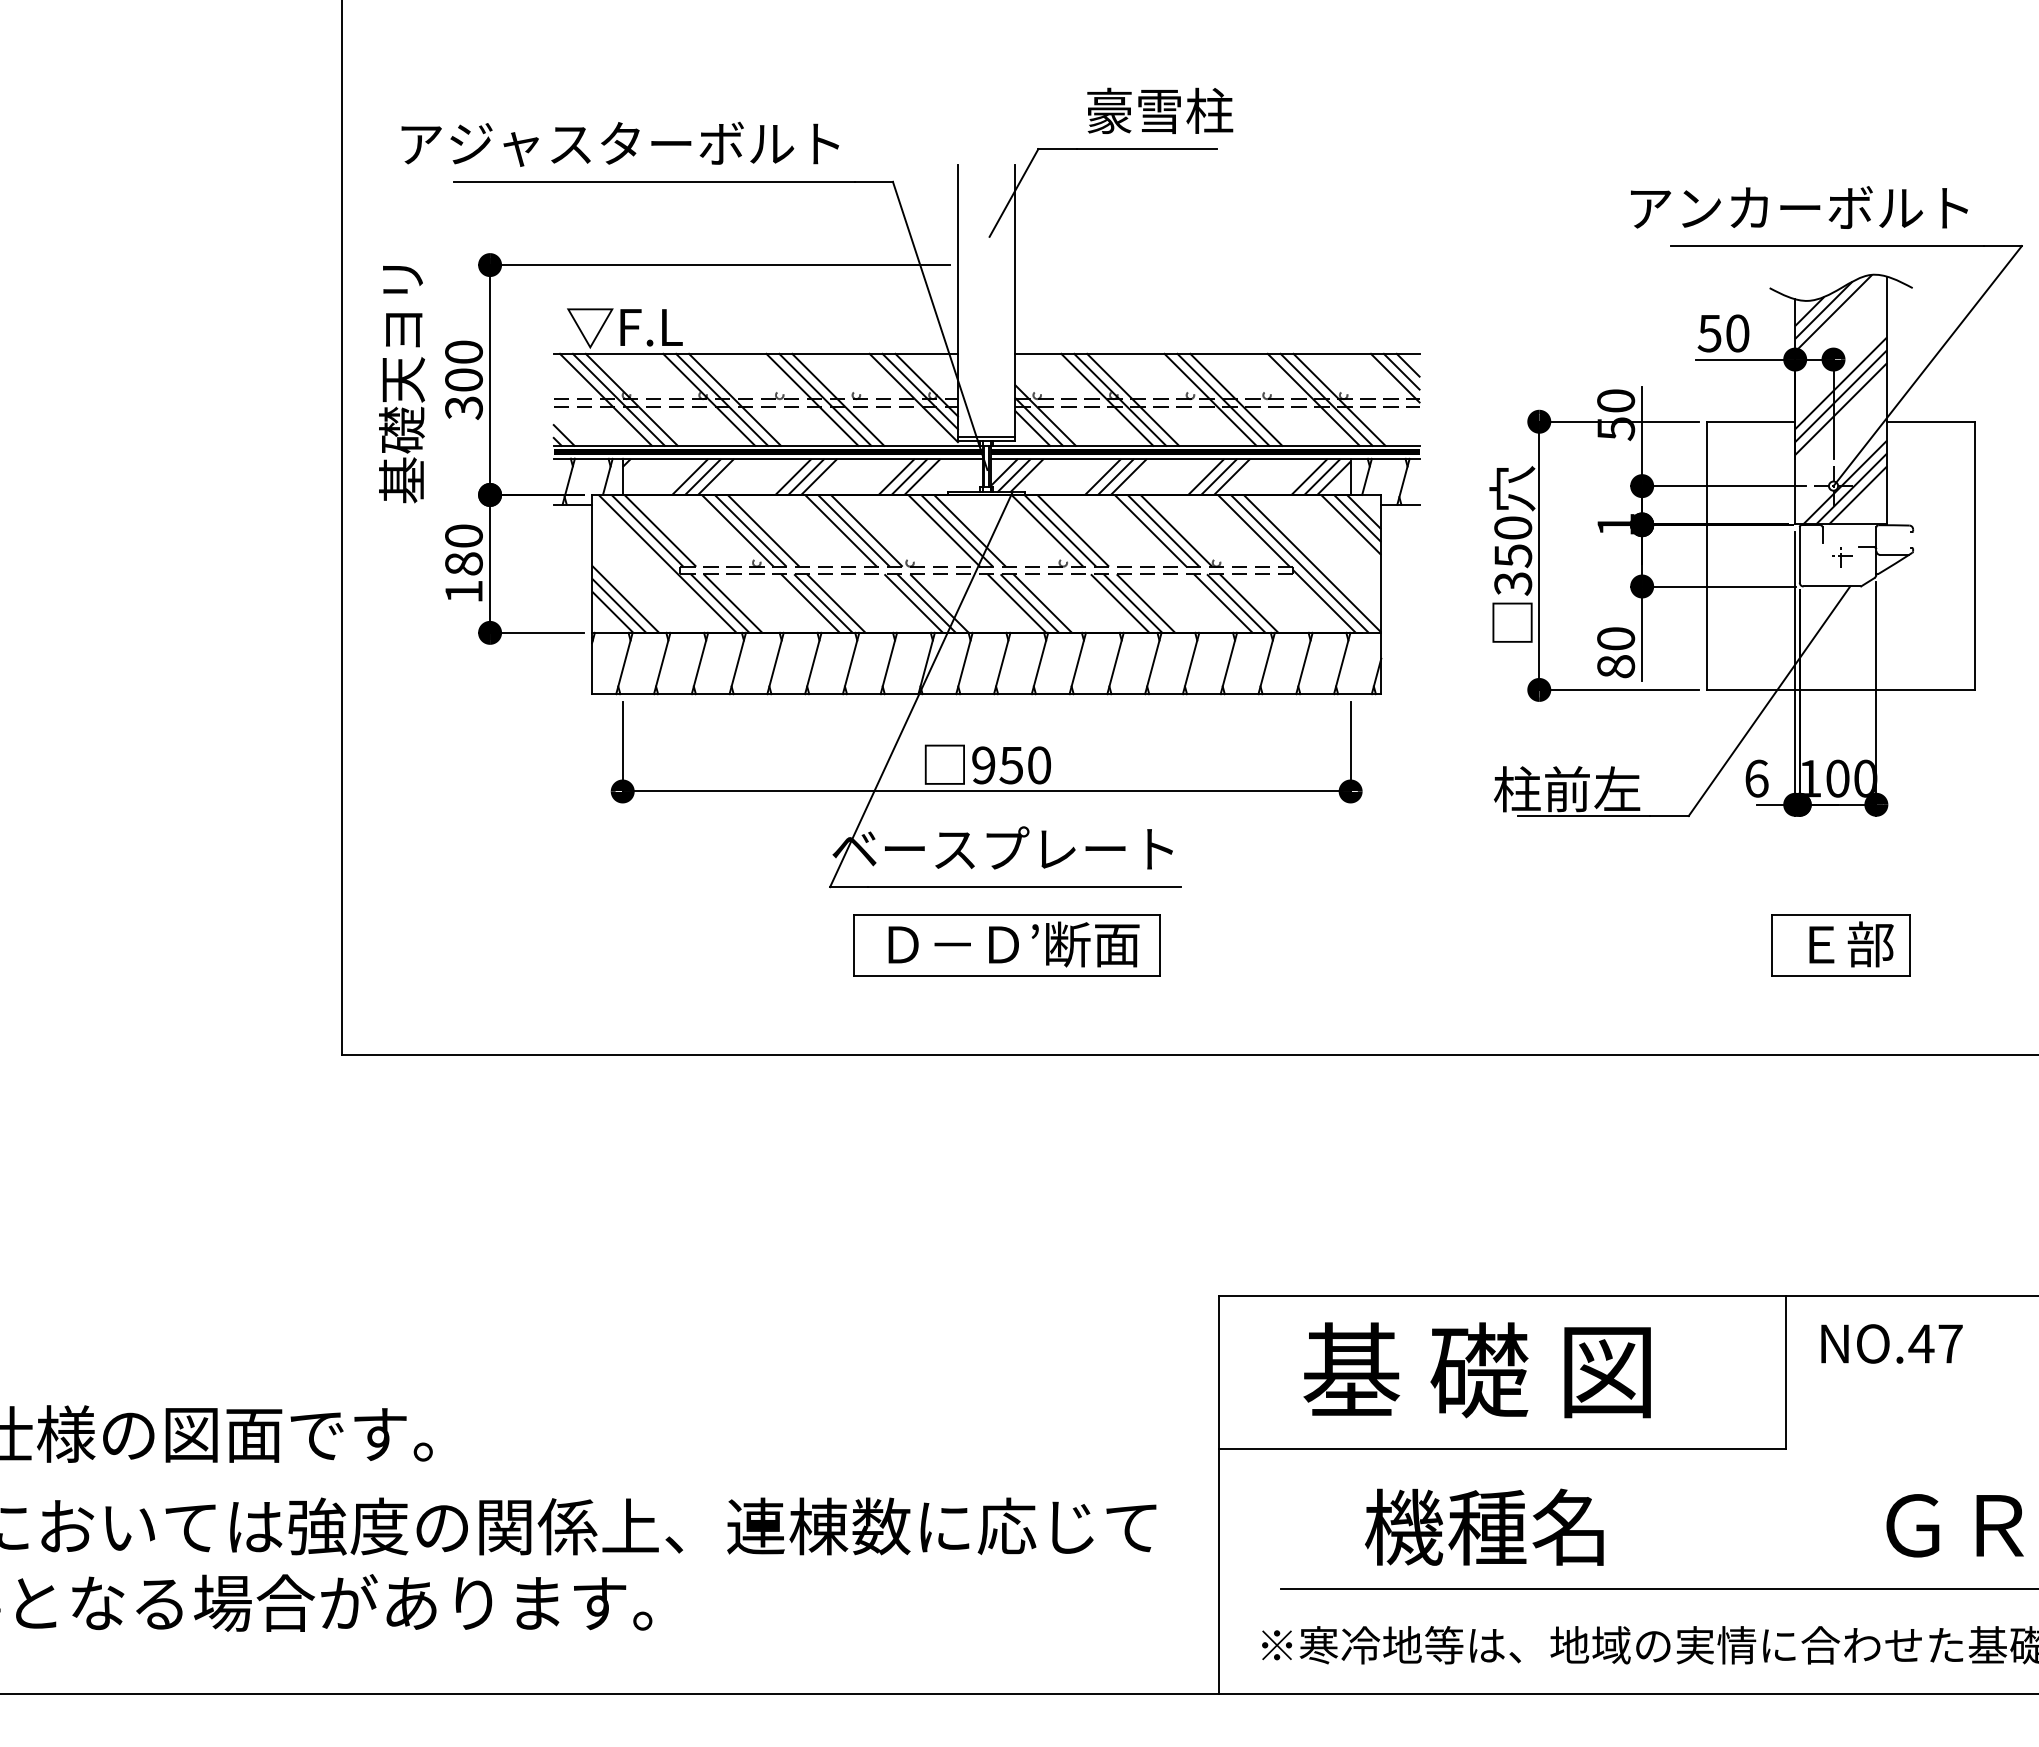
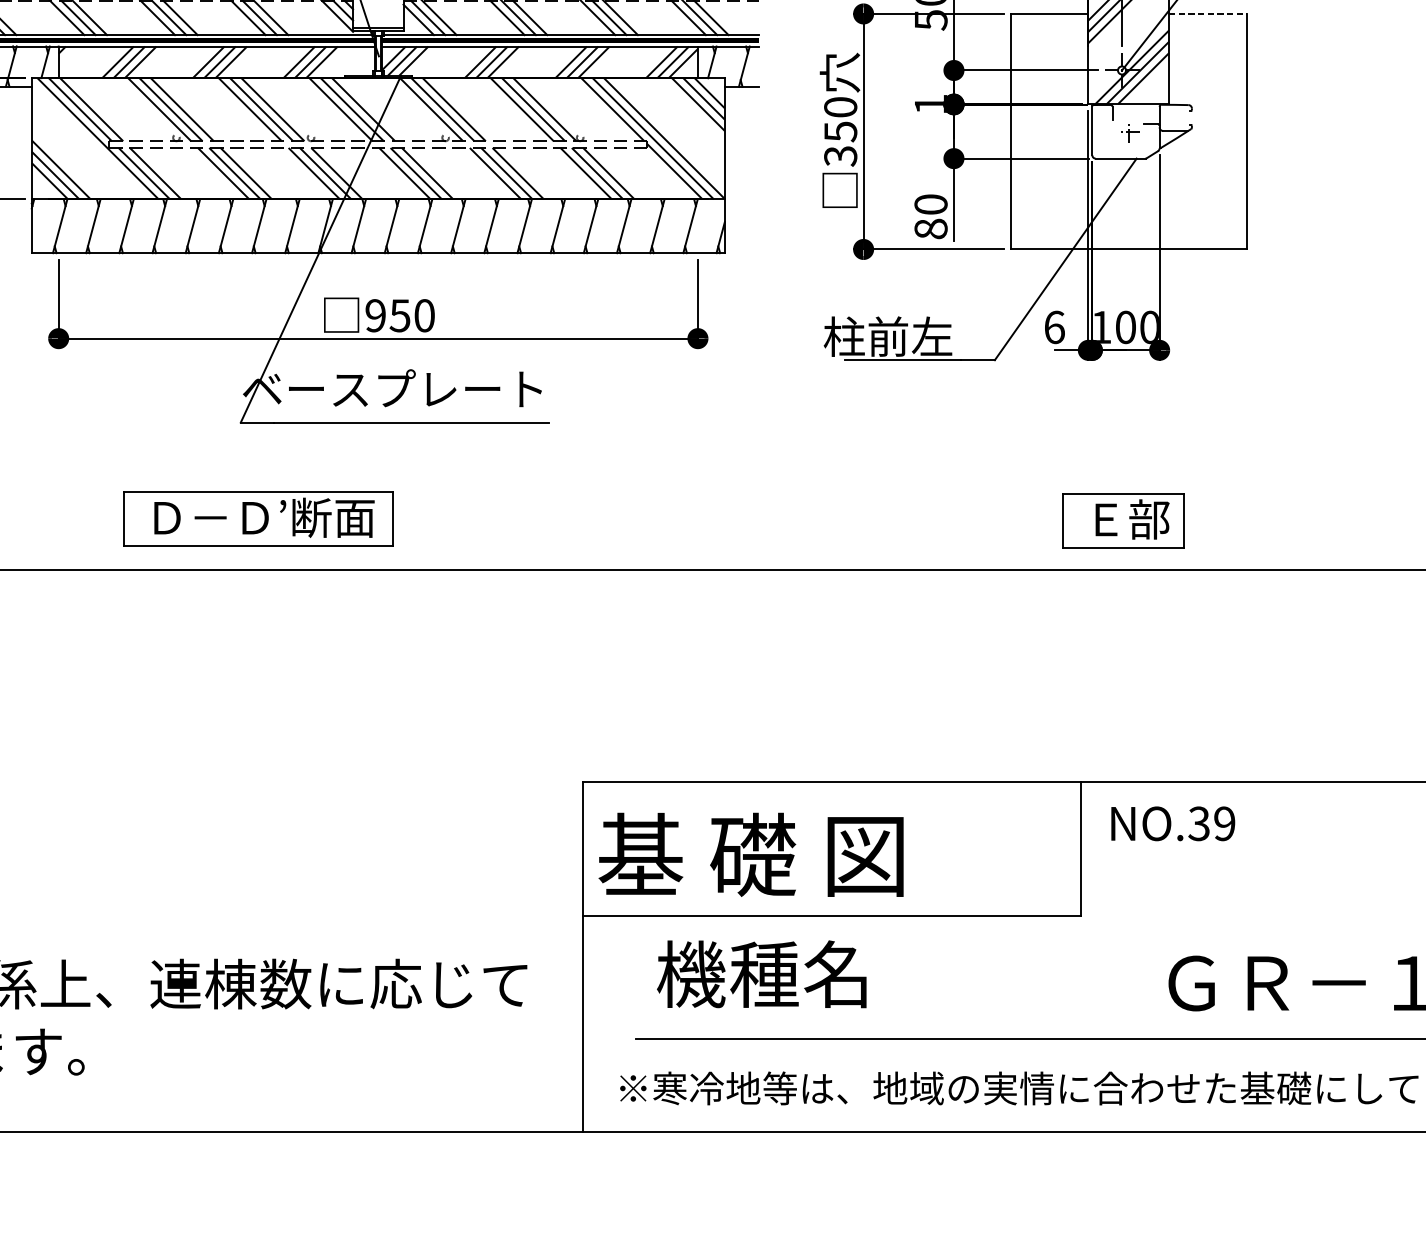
line: (1931, 421) -> (1208, 13), solid -> dashed
part: (1006, 945) -> (257, 518), moved
part: (1840, 945) -> (1122, 520), moved
text: (1935, 1343) -> (1211, 823), NO.47 -> NO.39
text: (1476, 1370) -> (750, 855), moved
text: (1484, 1526) -> (761, 973), moved

